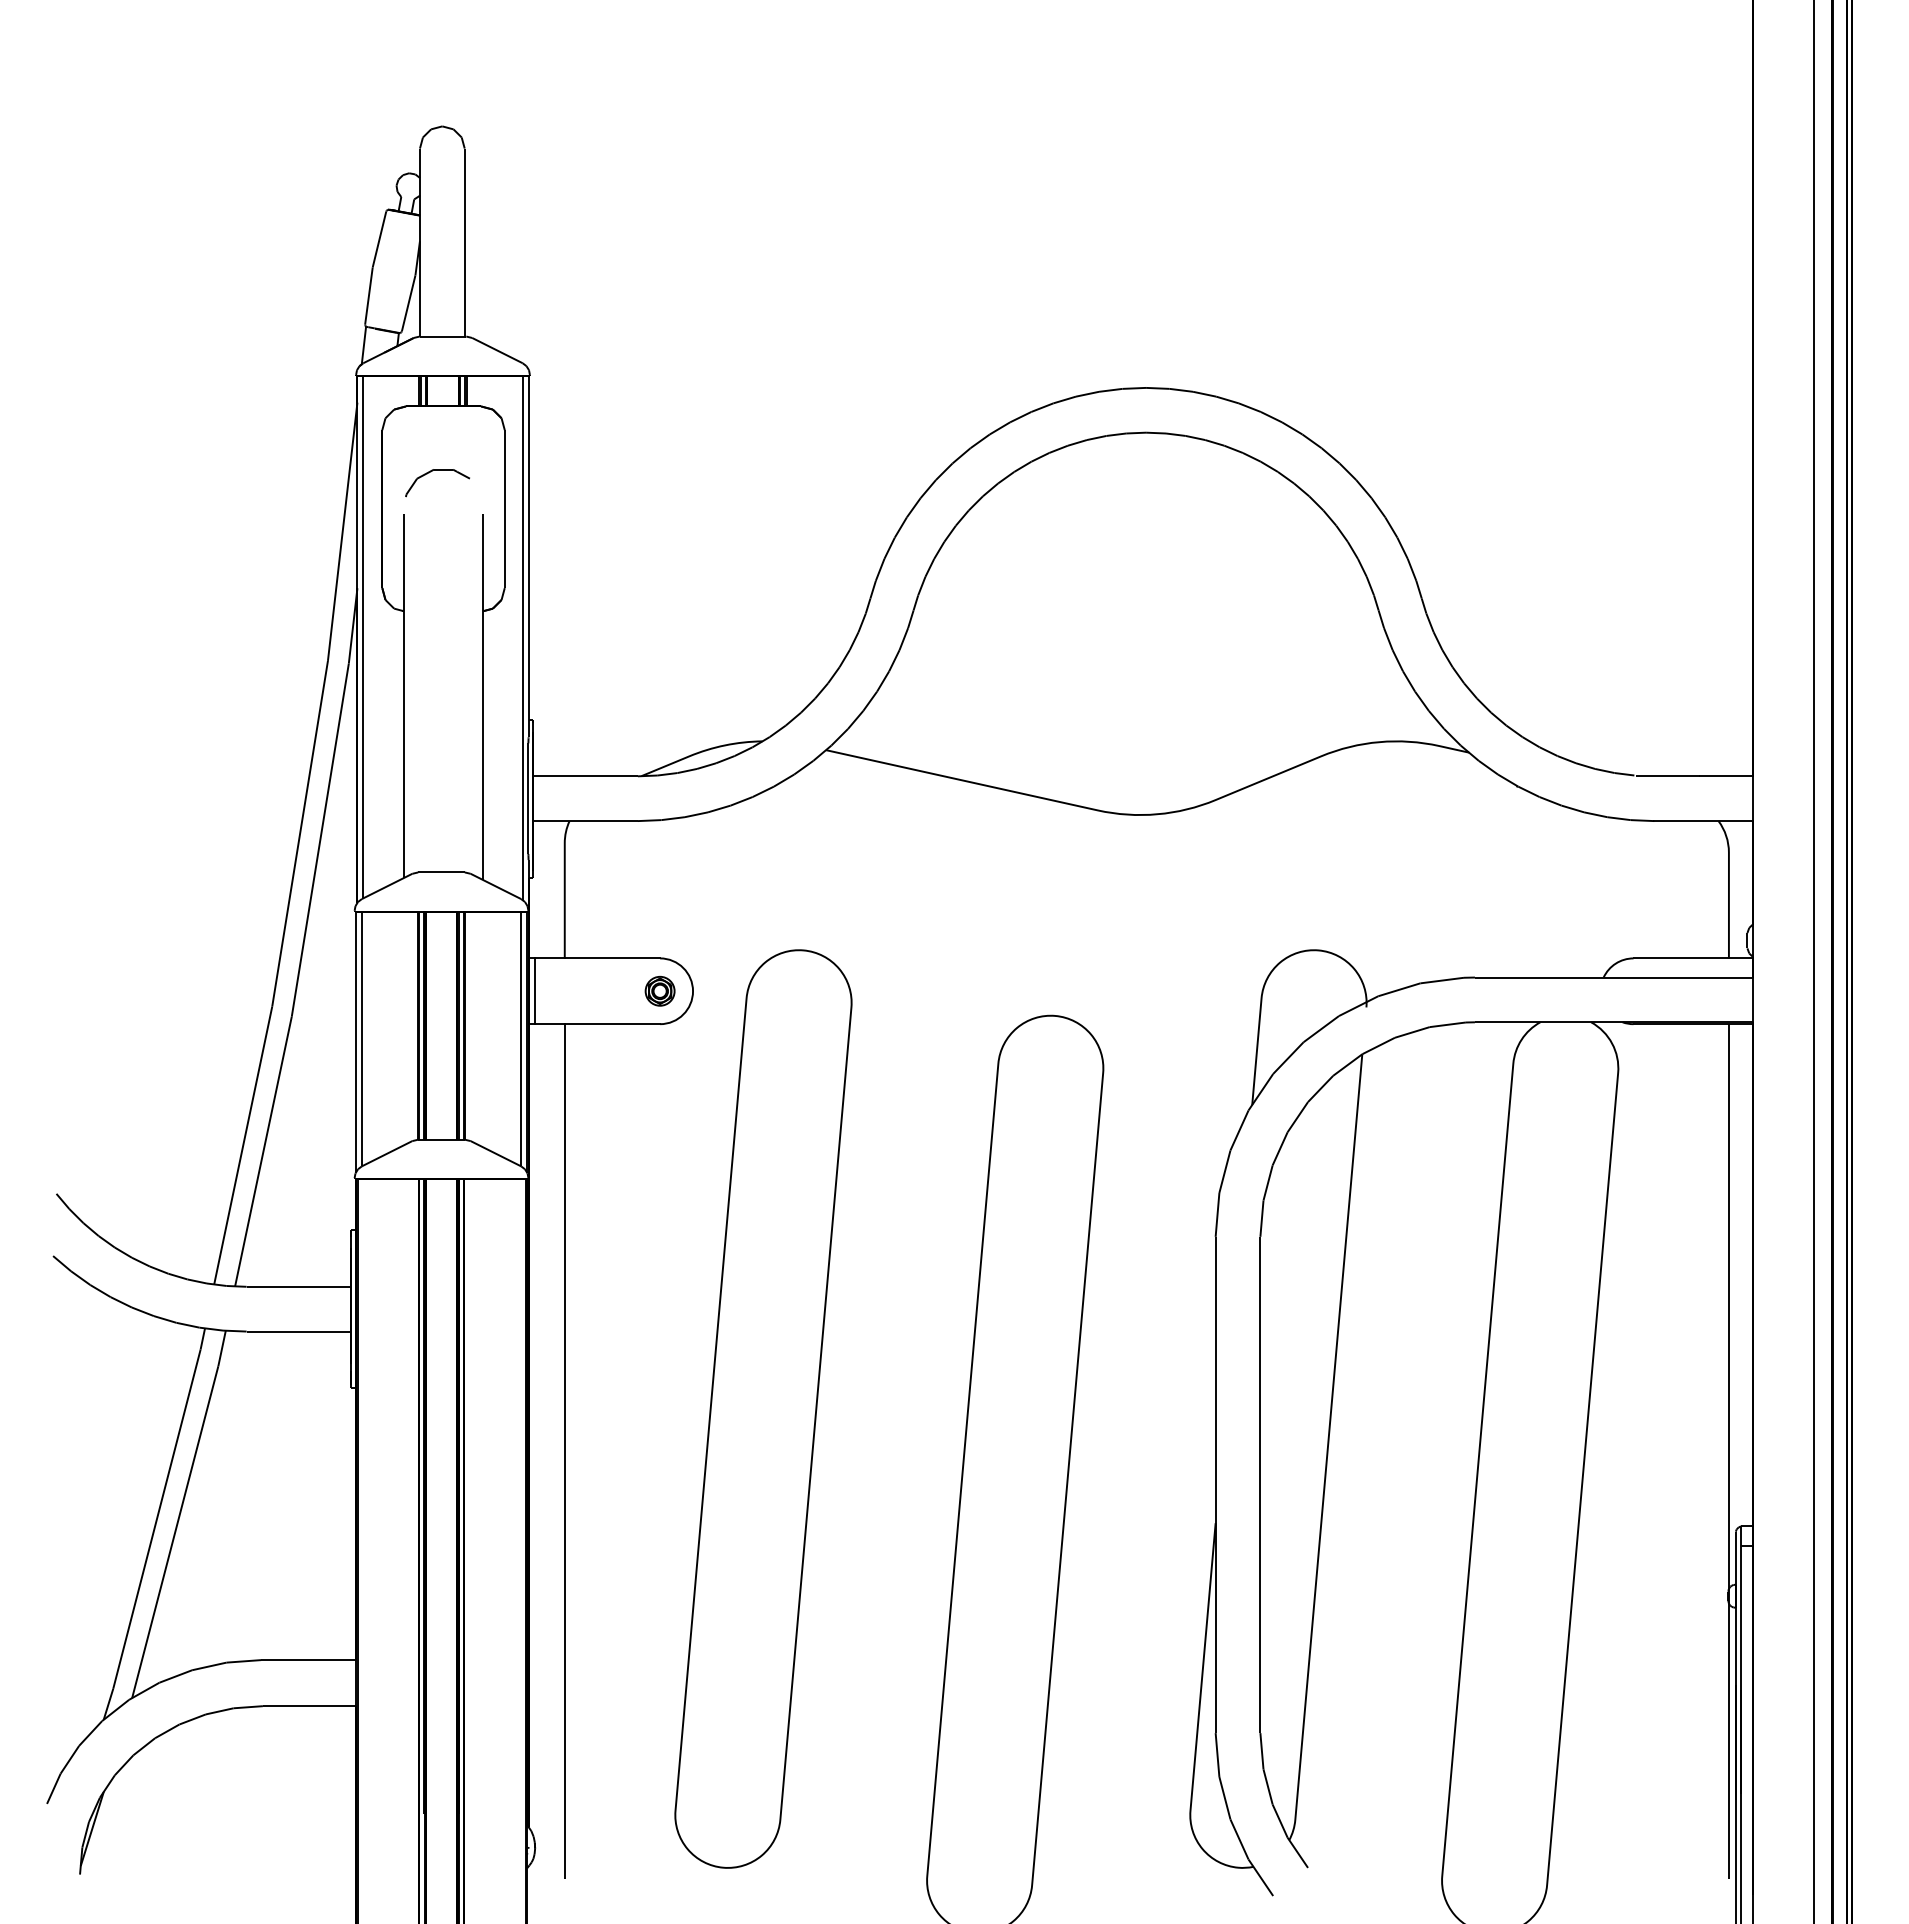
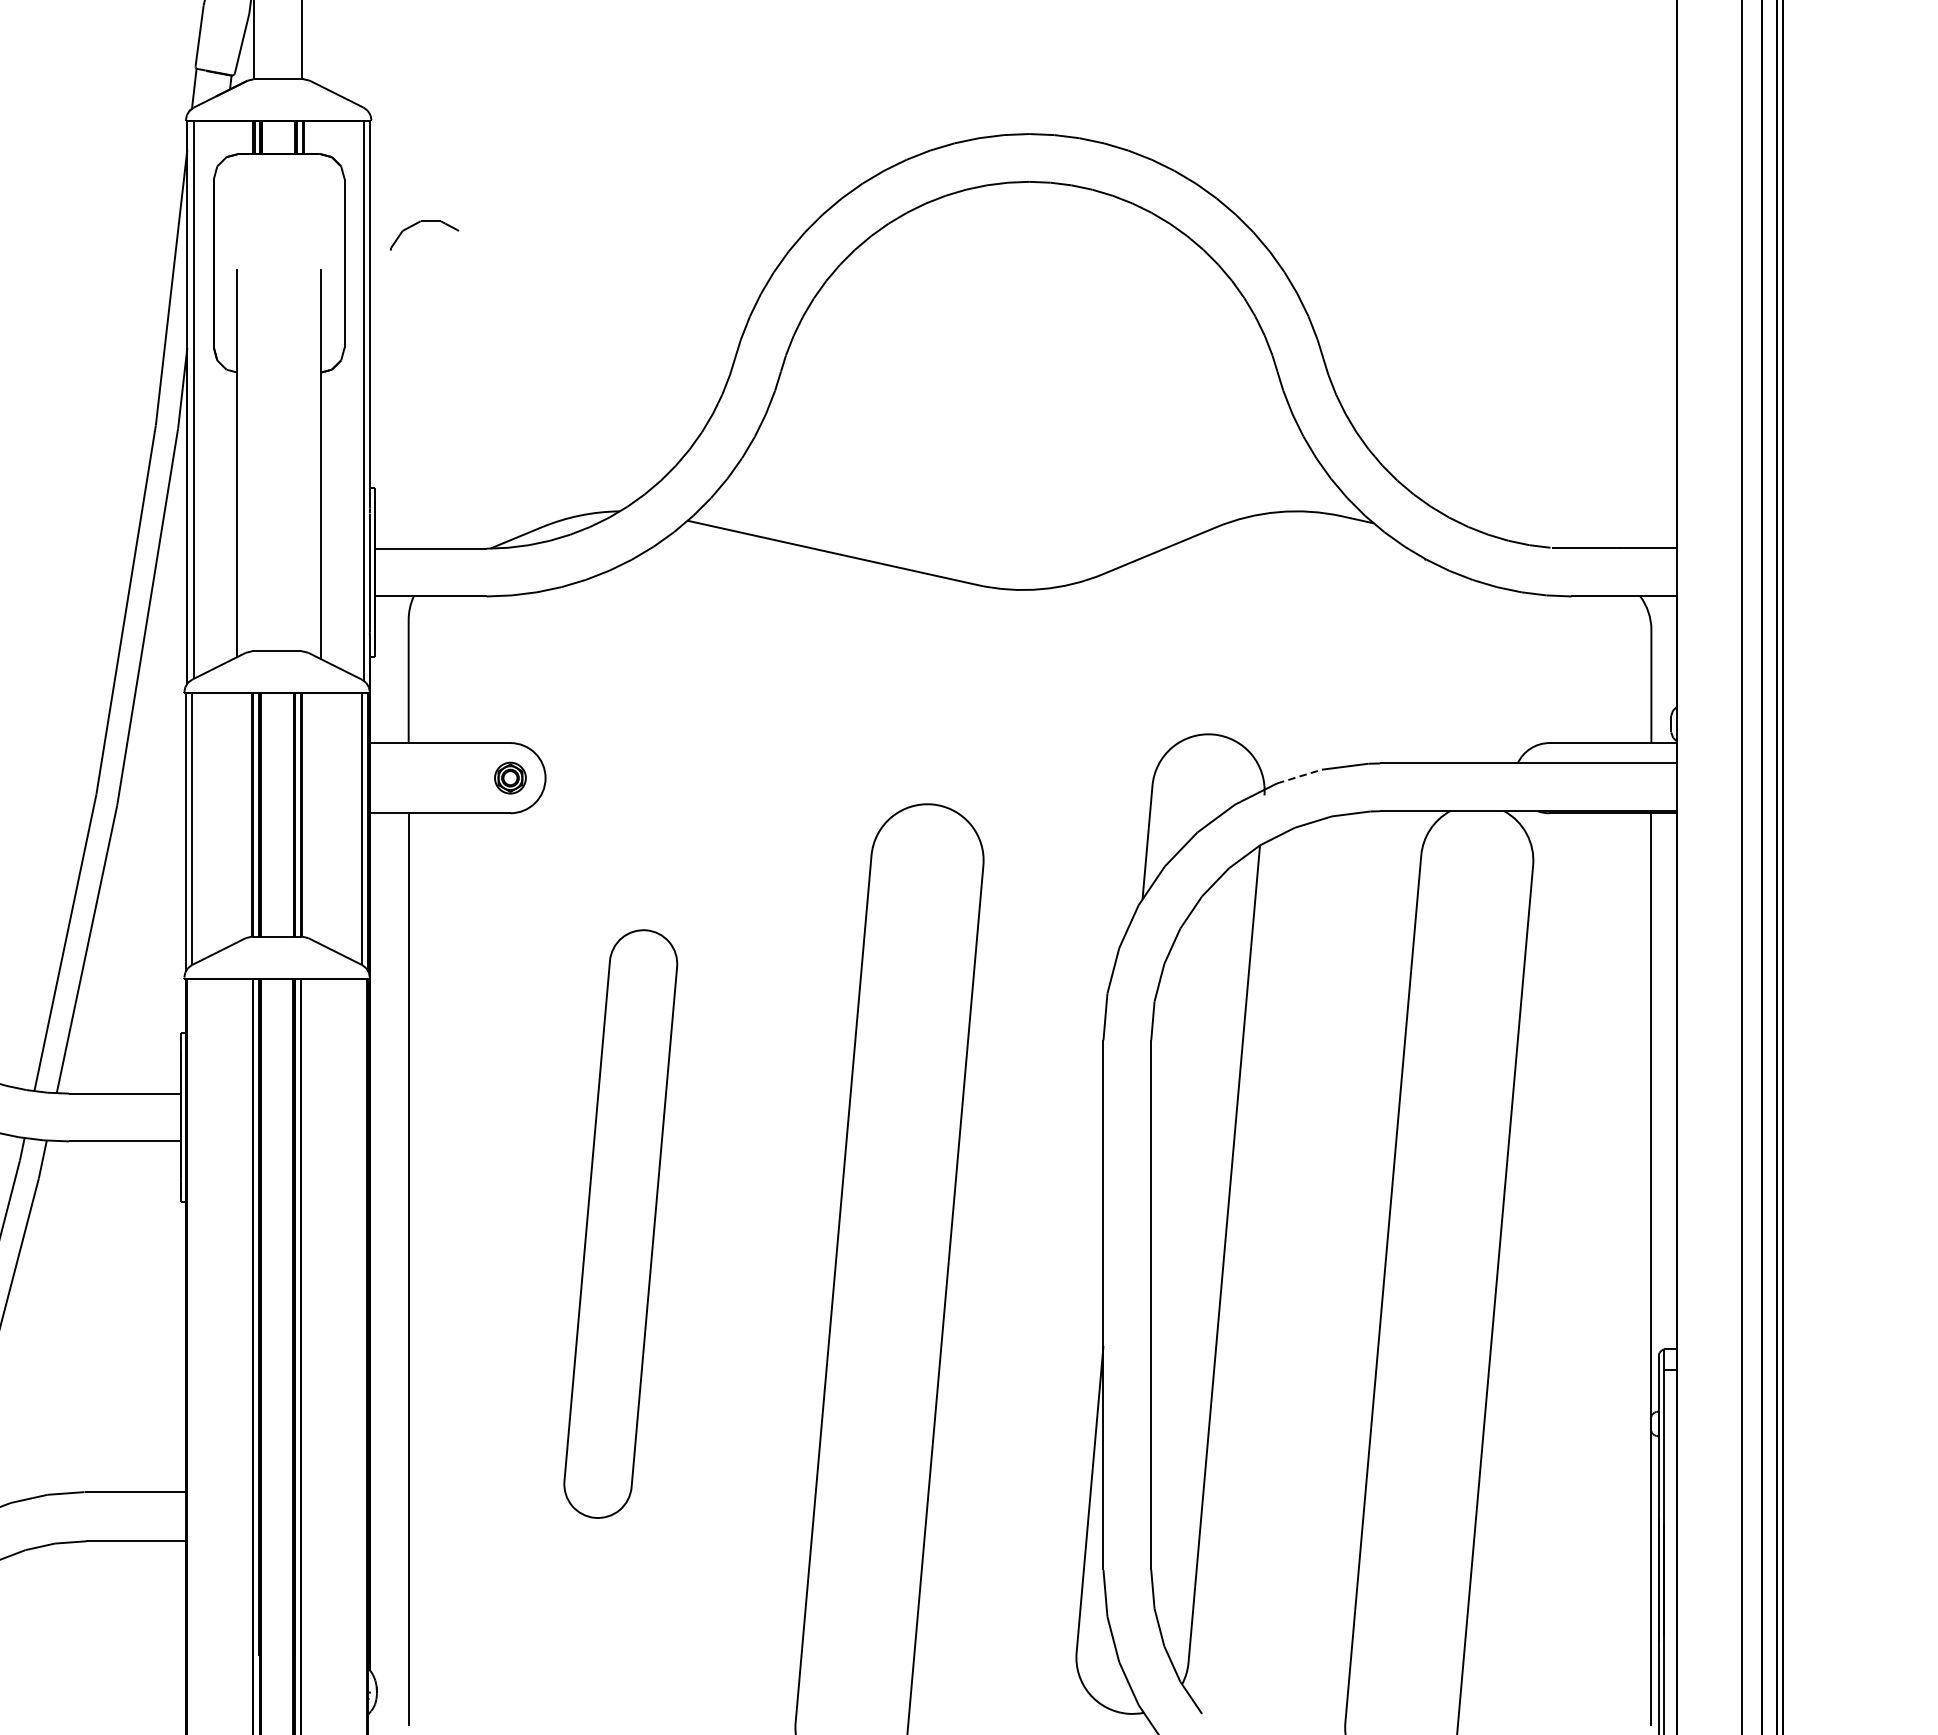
part: (429, 473) -> (415, 225), moved
line: (1399, 989) -> (1299, 776), solid -> dashed
line: (534, 991) -> (376, 778), removed
part: (763, 1408) -> (620, 1223), size x0.6

